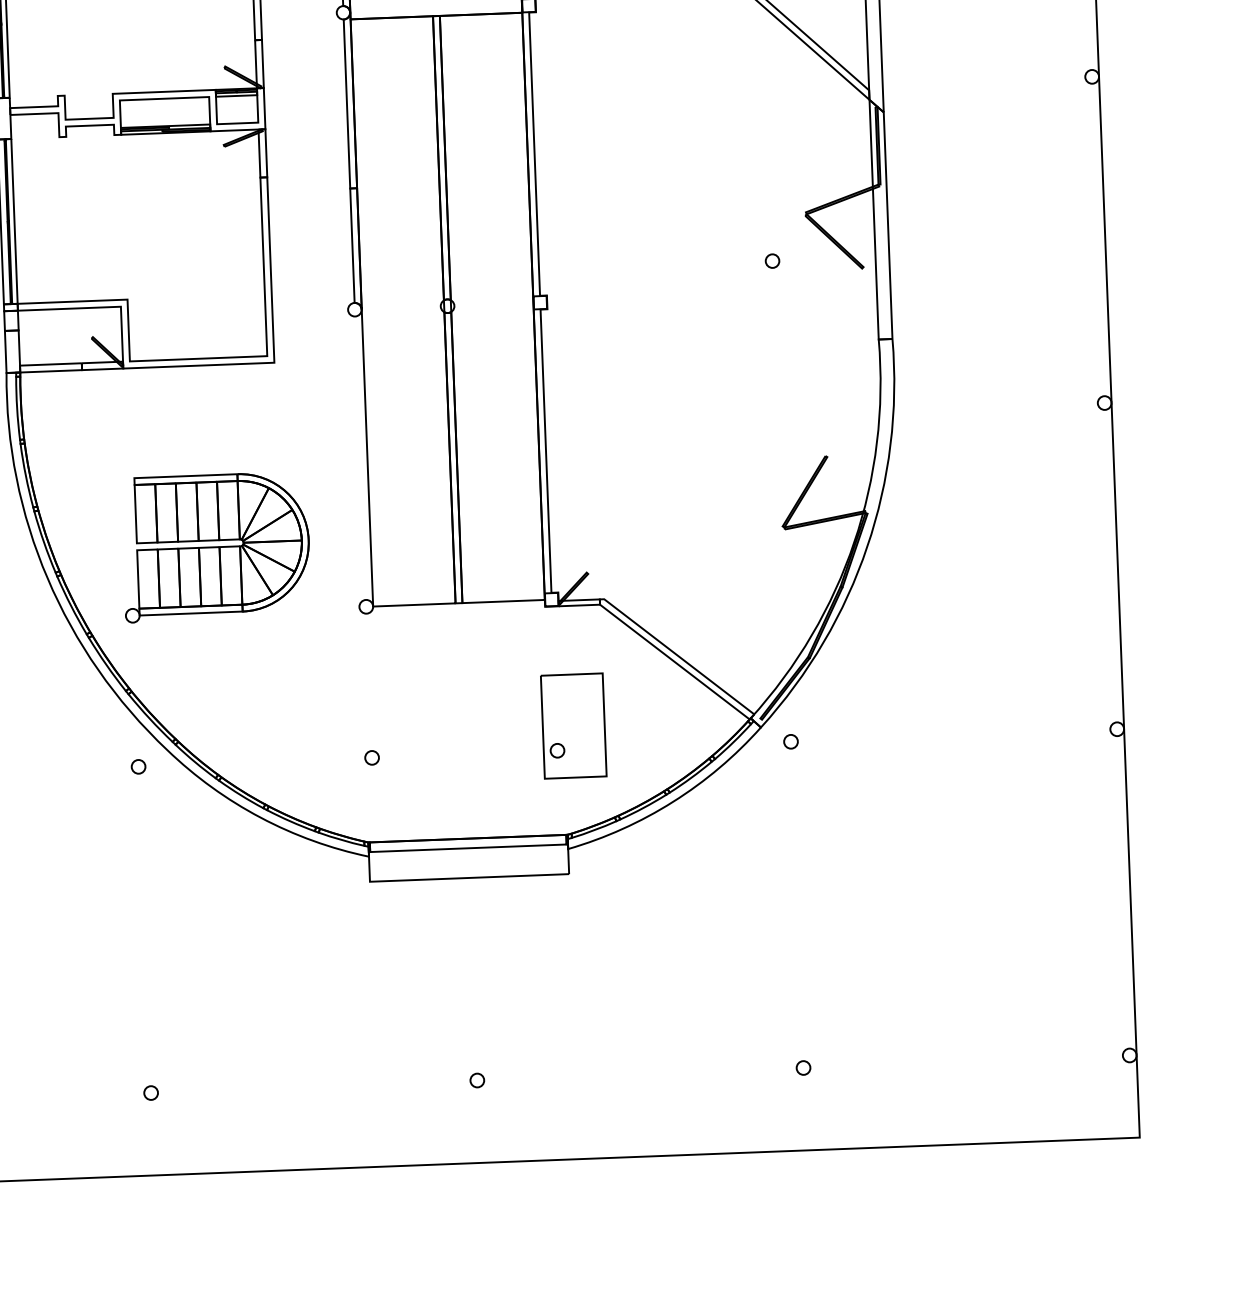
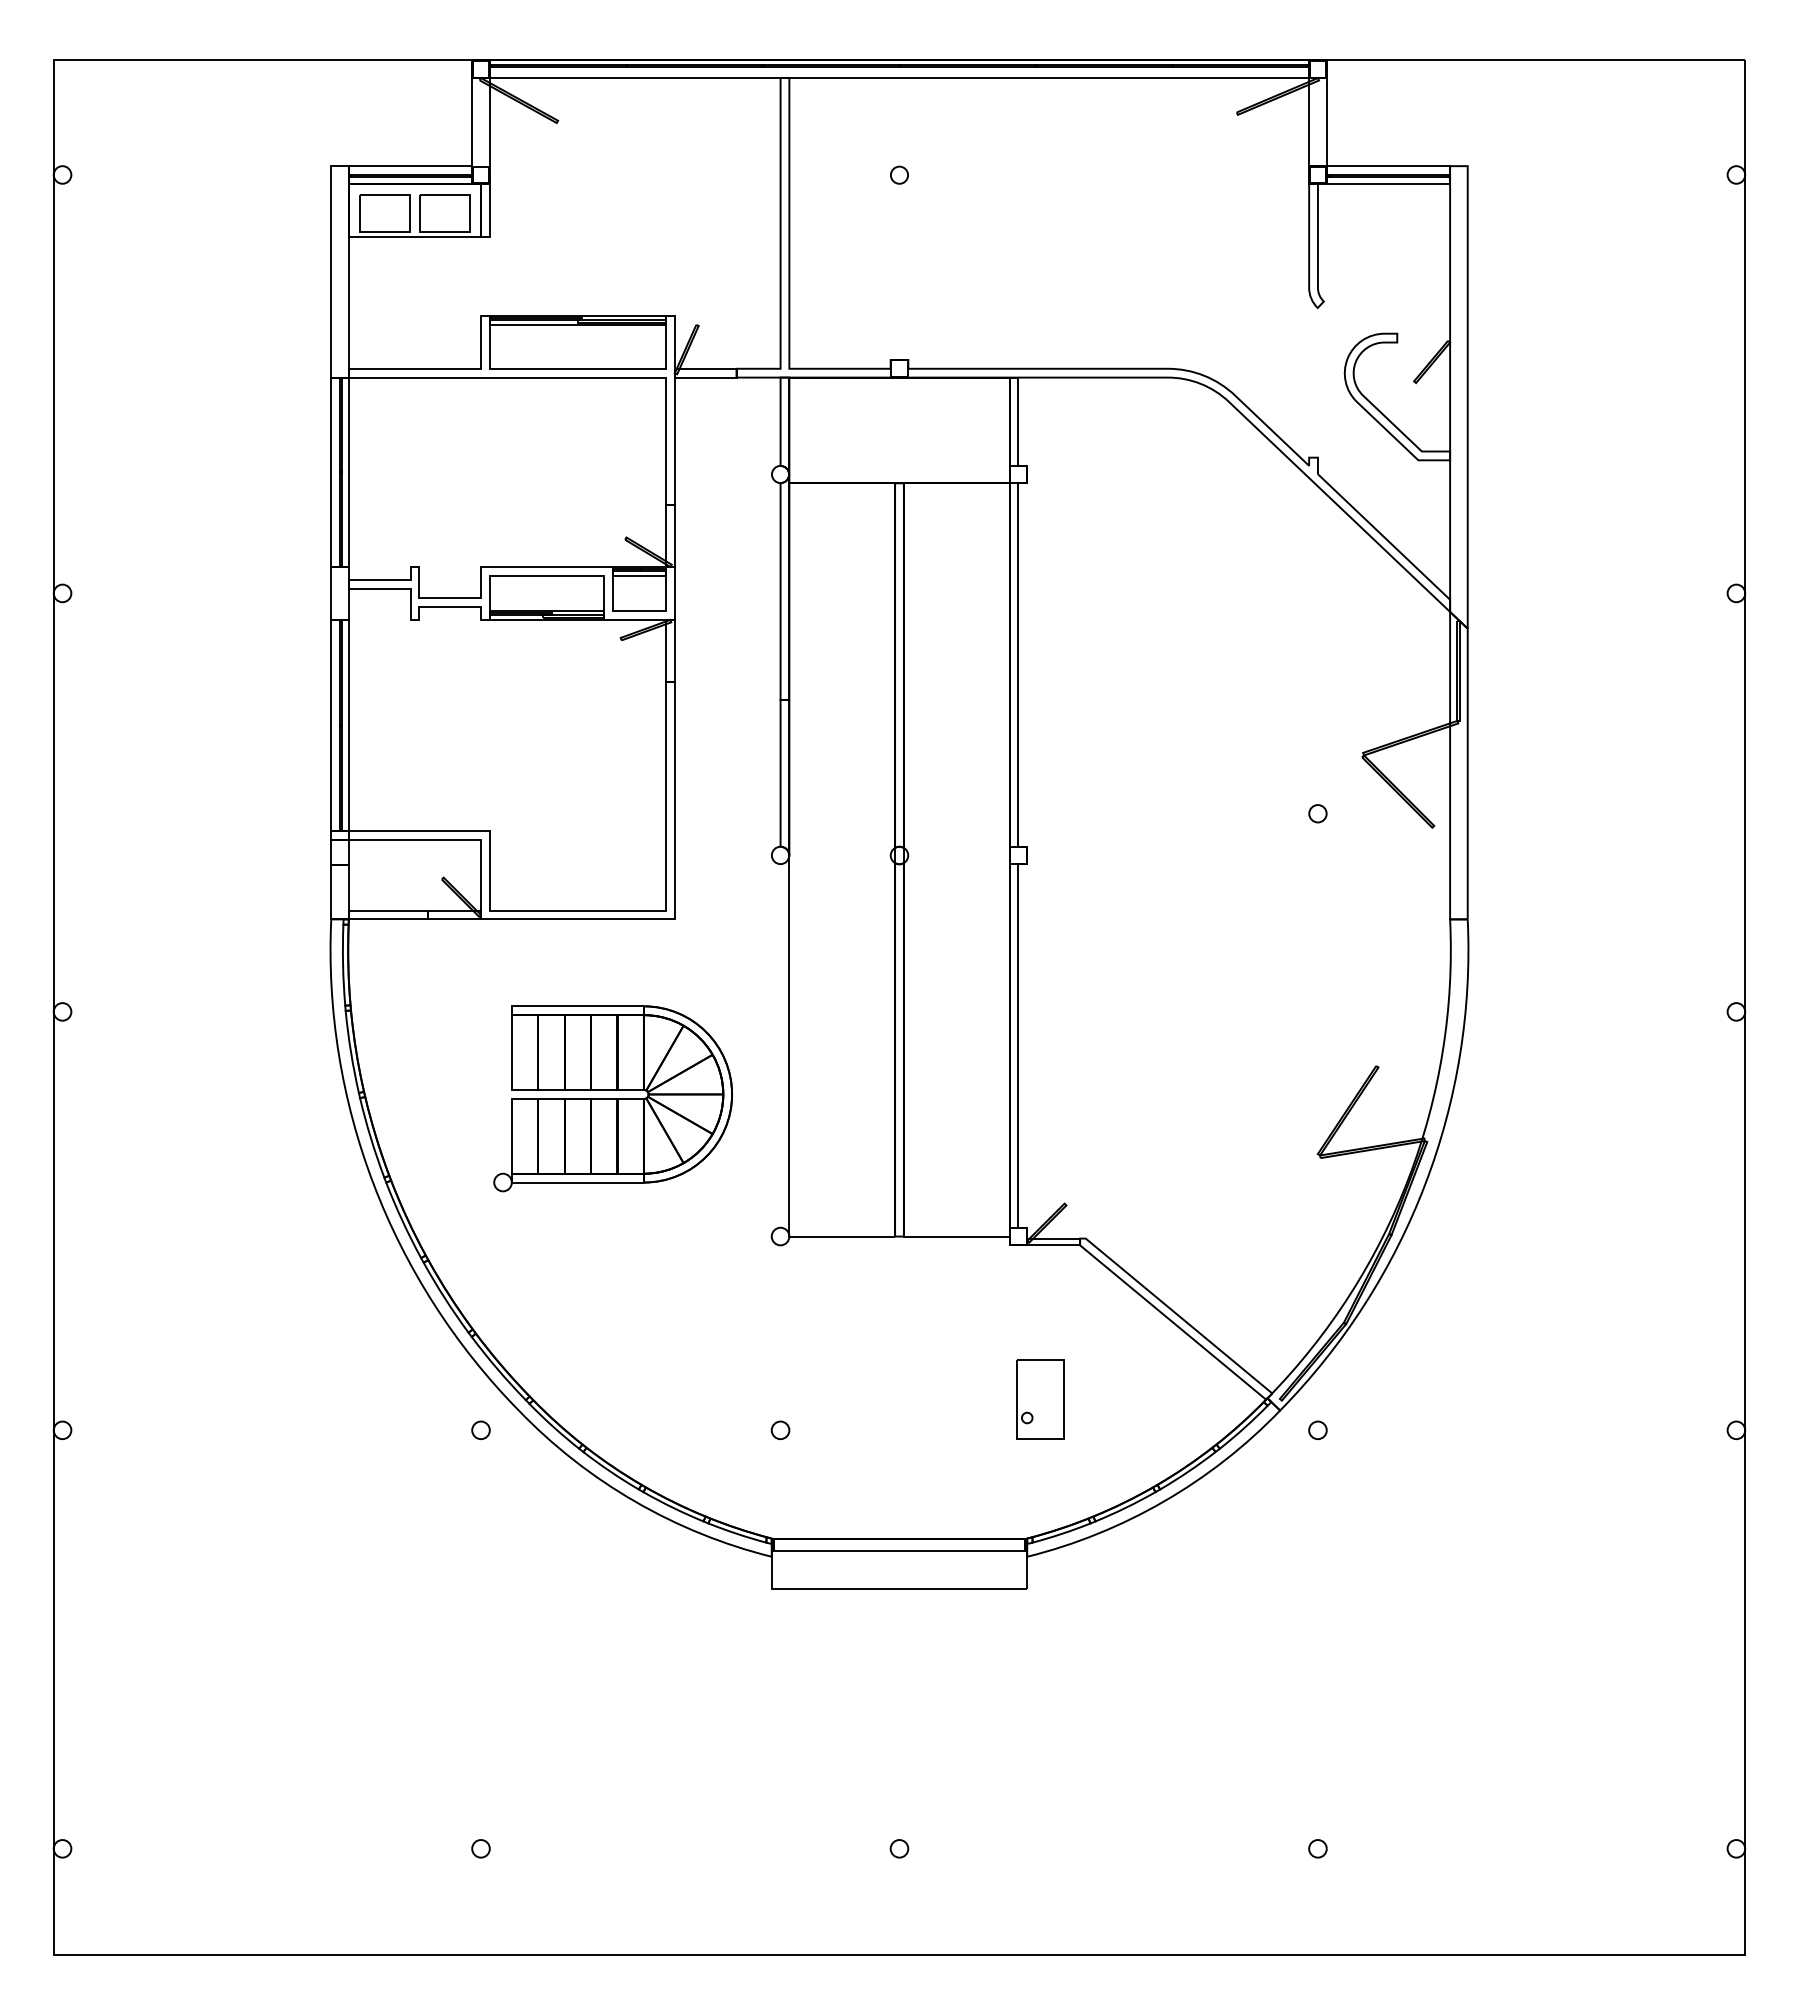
part: (215, 546) -> (612, 1098), moved
part: (573, 726) -> (1040, 1399), size x0.6

